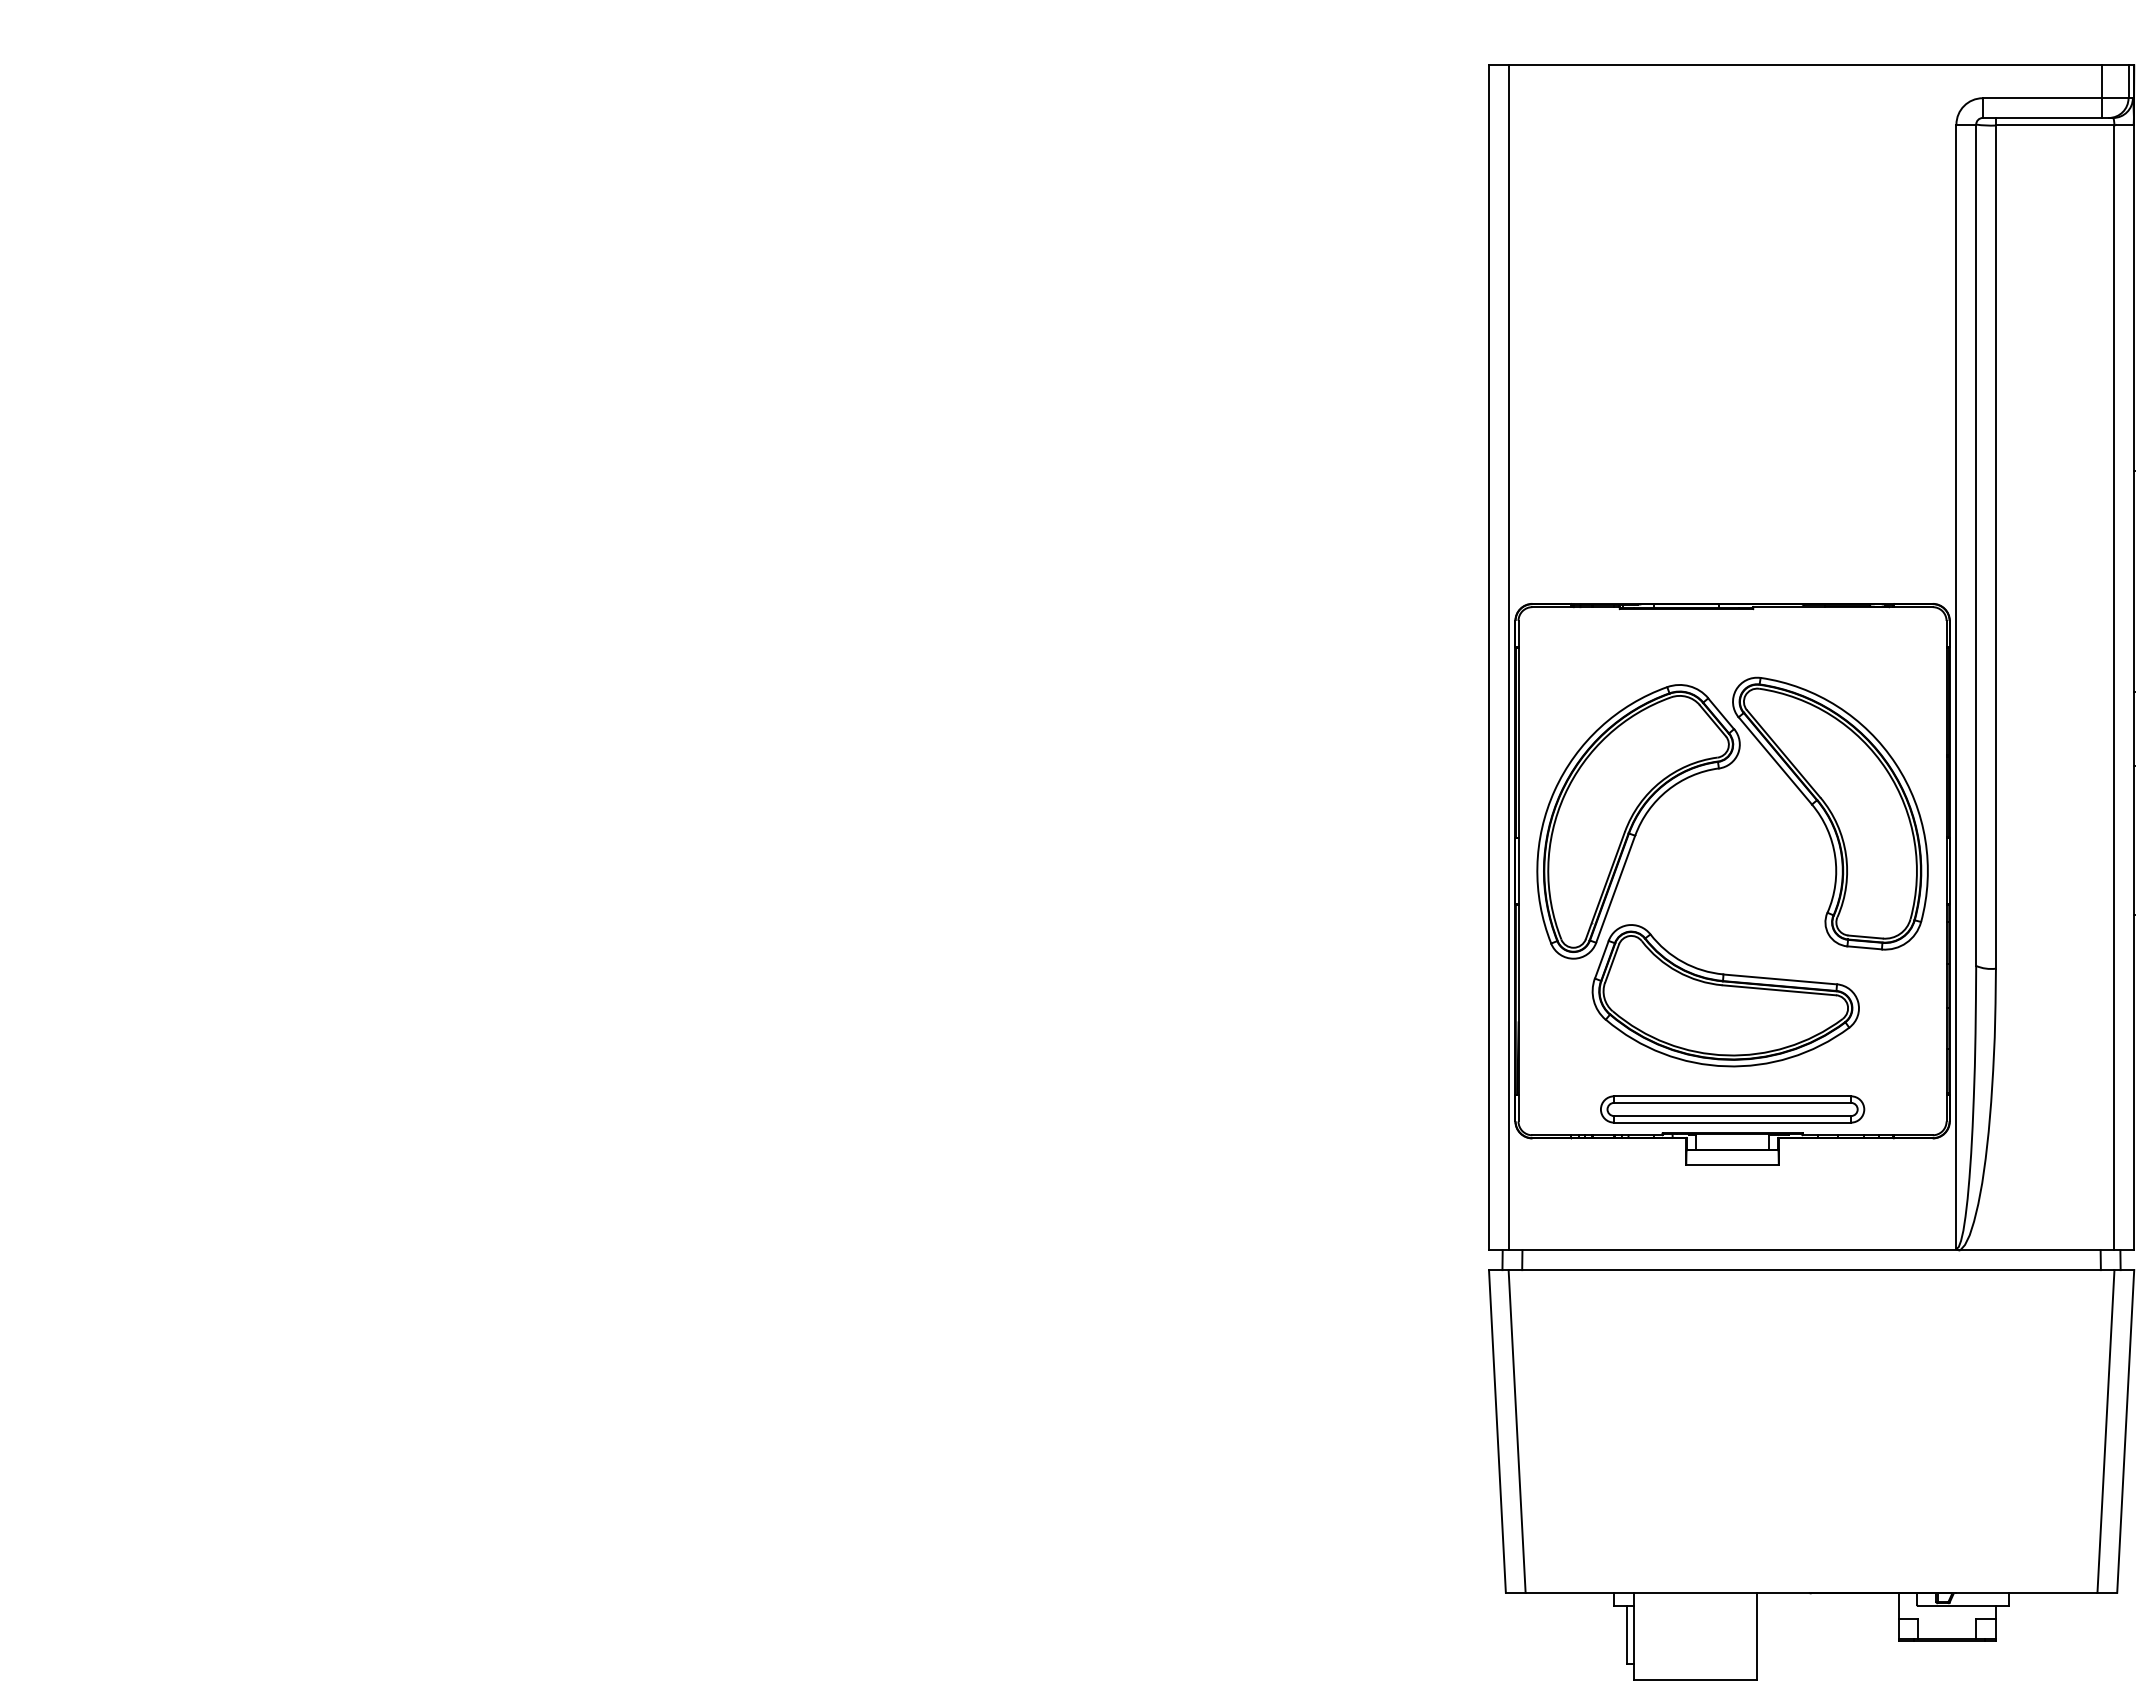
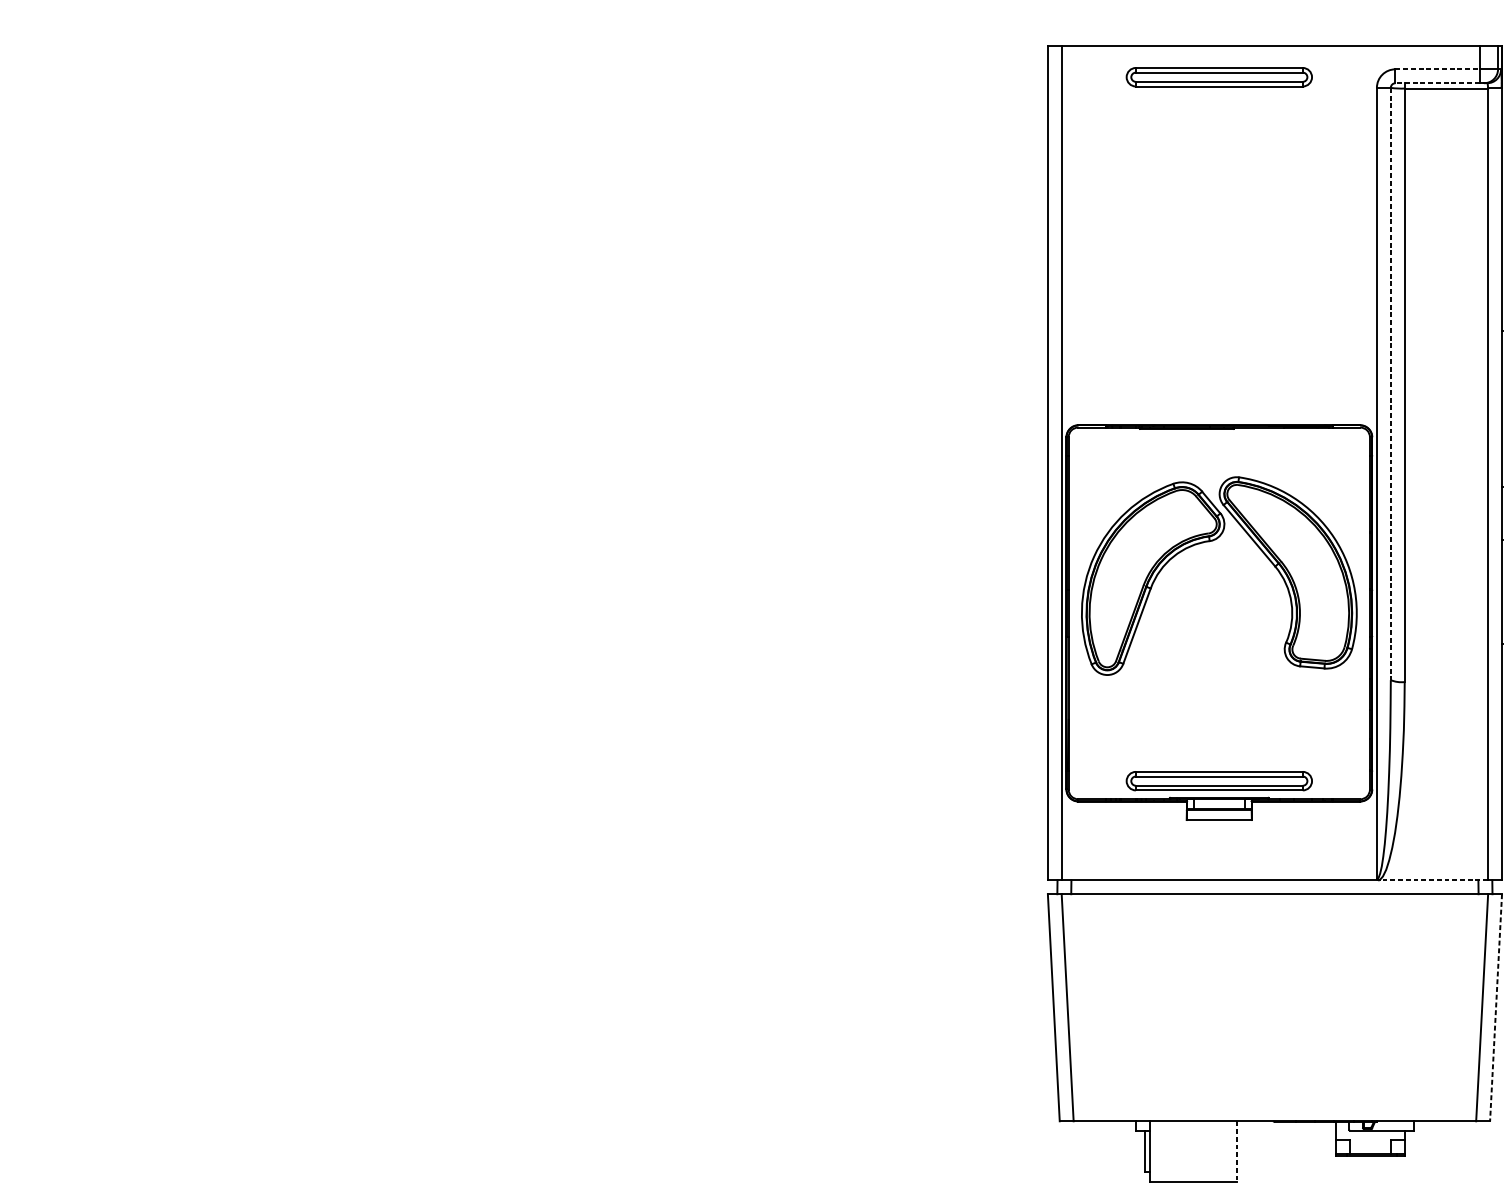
line: (2042, 98) -> (1437, 69), solid -> dashed
part: (1732, 109) -> (1219, 77), added
line: (2042, 117) -> (1437, 82), solid -> dashed
line: (1976, 545) -> (1391, 384), solid -> dashed
part: (1725, 995) -> (1214, 700), removed
line: (2036, 1250) -> (1433, 880), solid -> dashed
line: (2125, 1431) -> (1495, 1007), solid -> dashed
line: (1756, 1636) -> (1236, 1152), solid -> dashed

